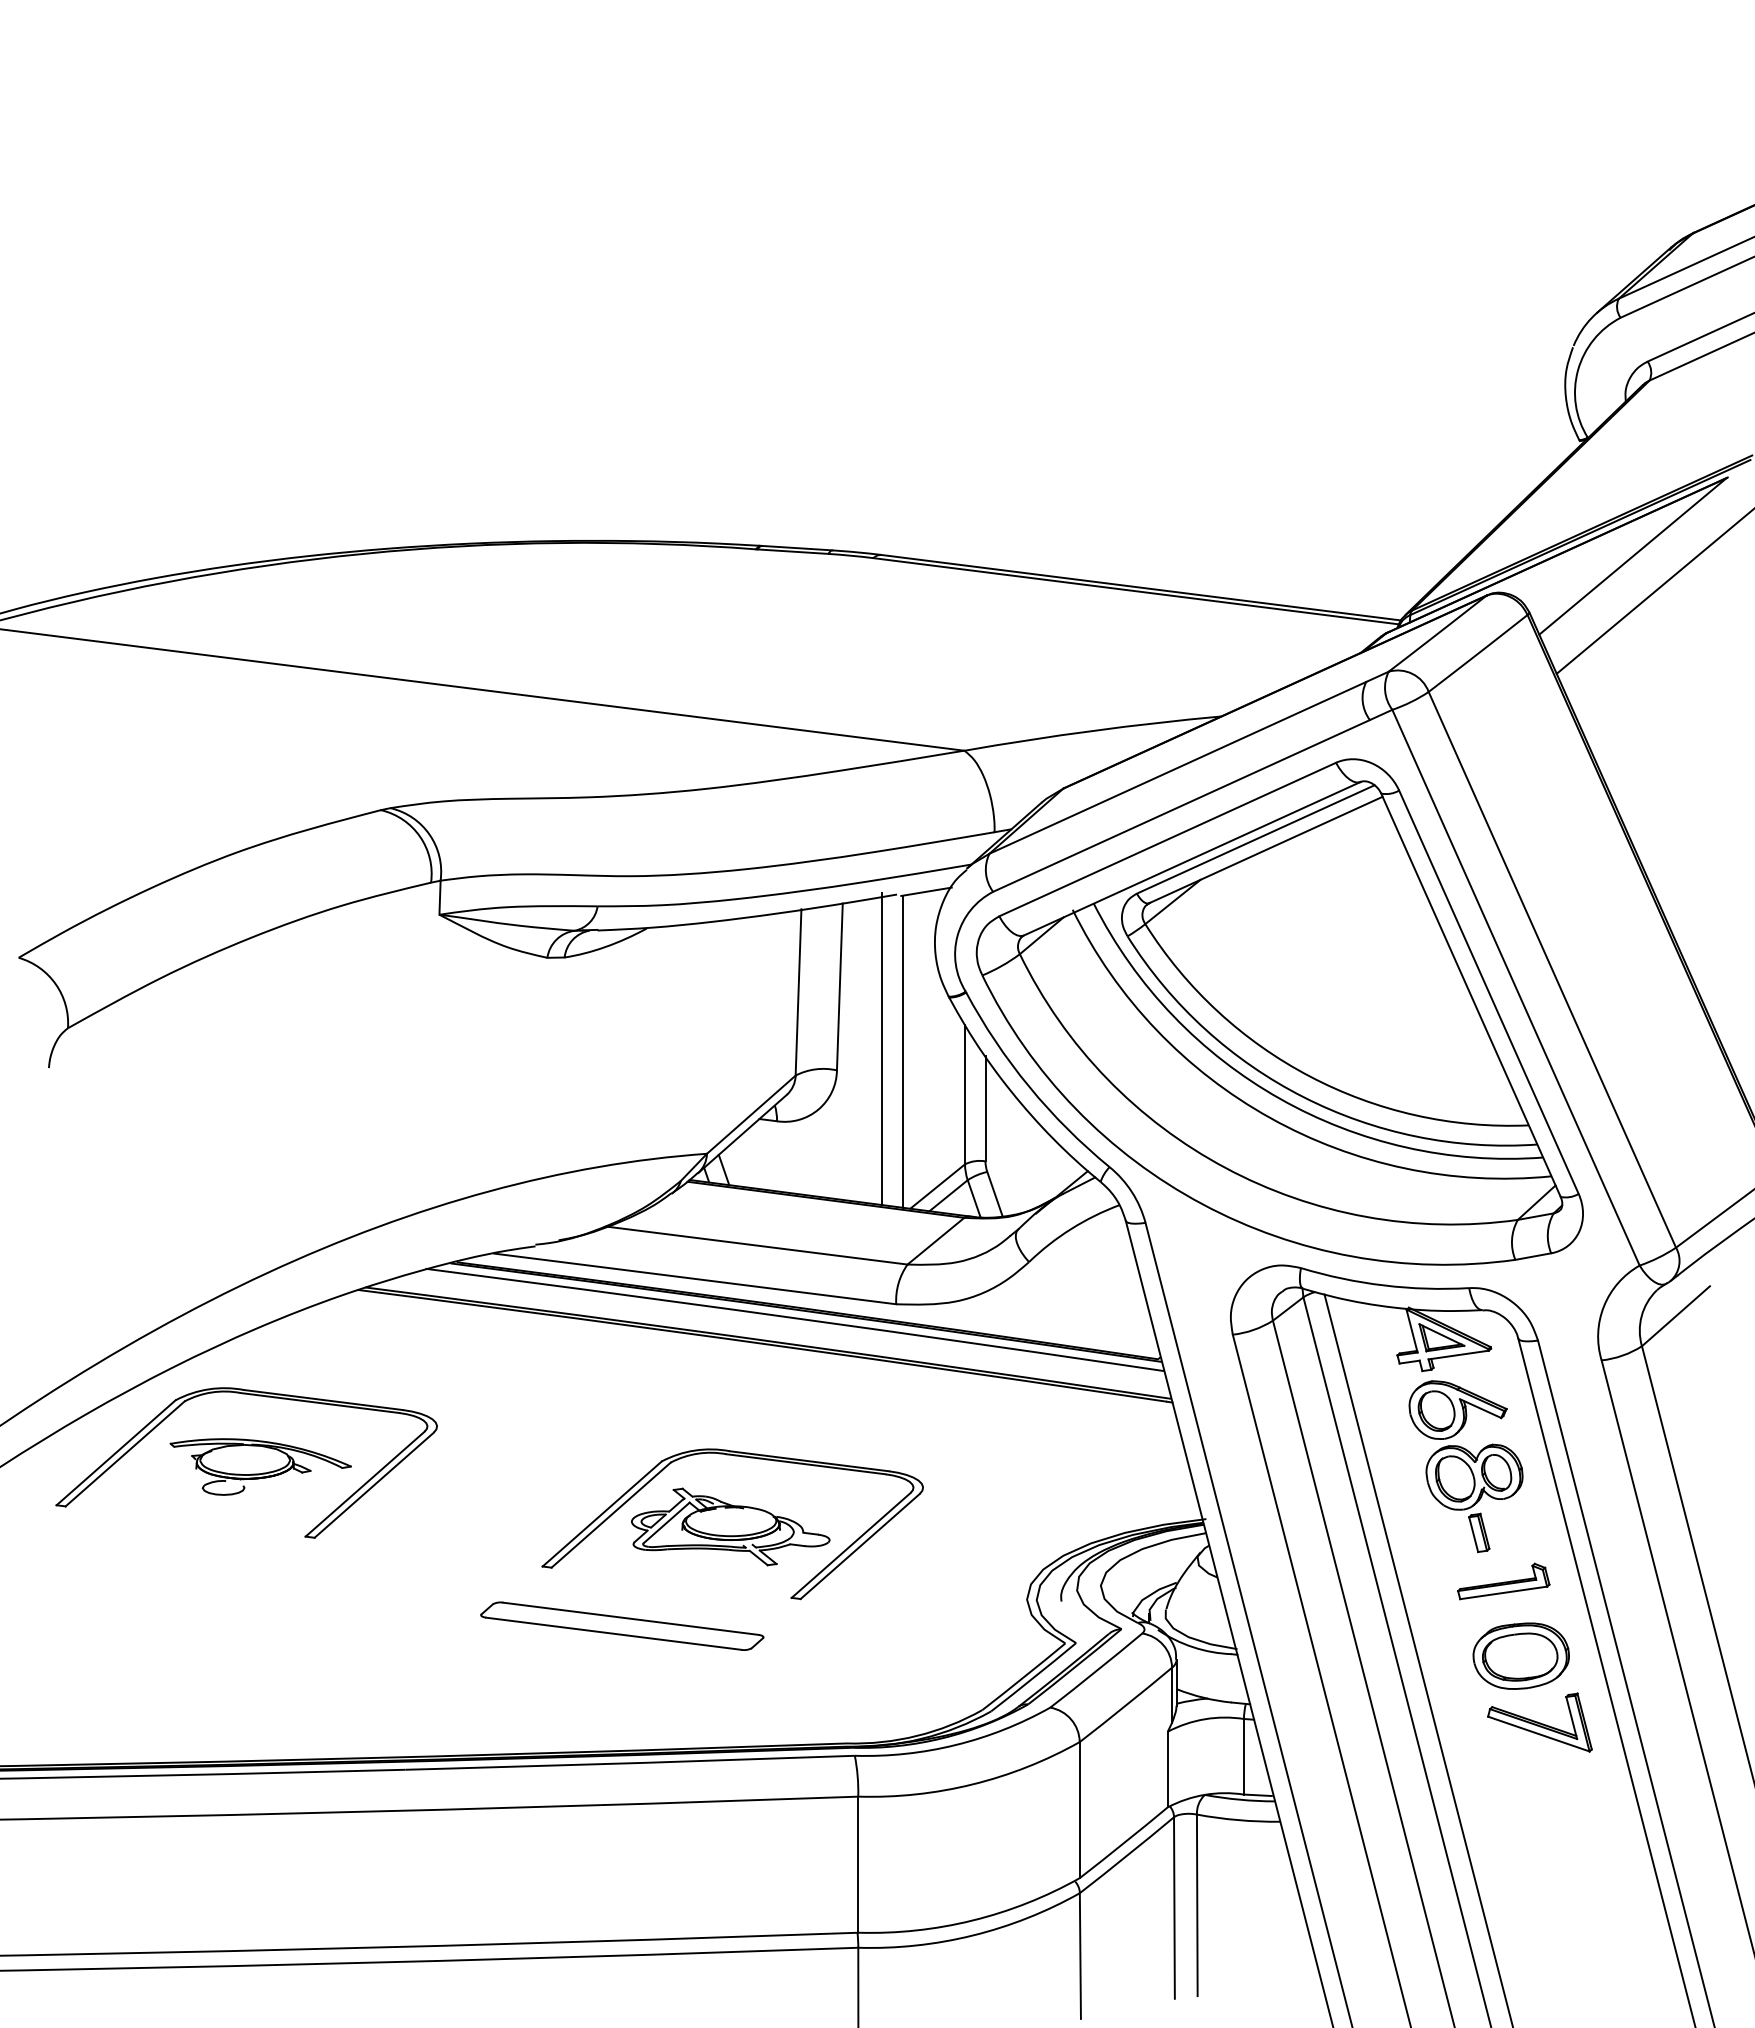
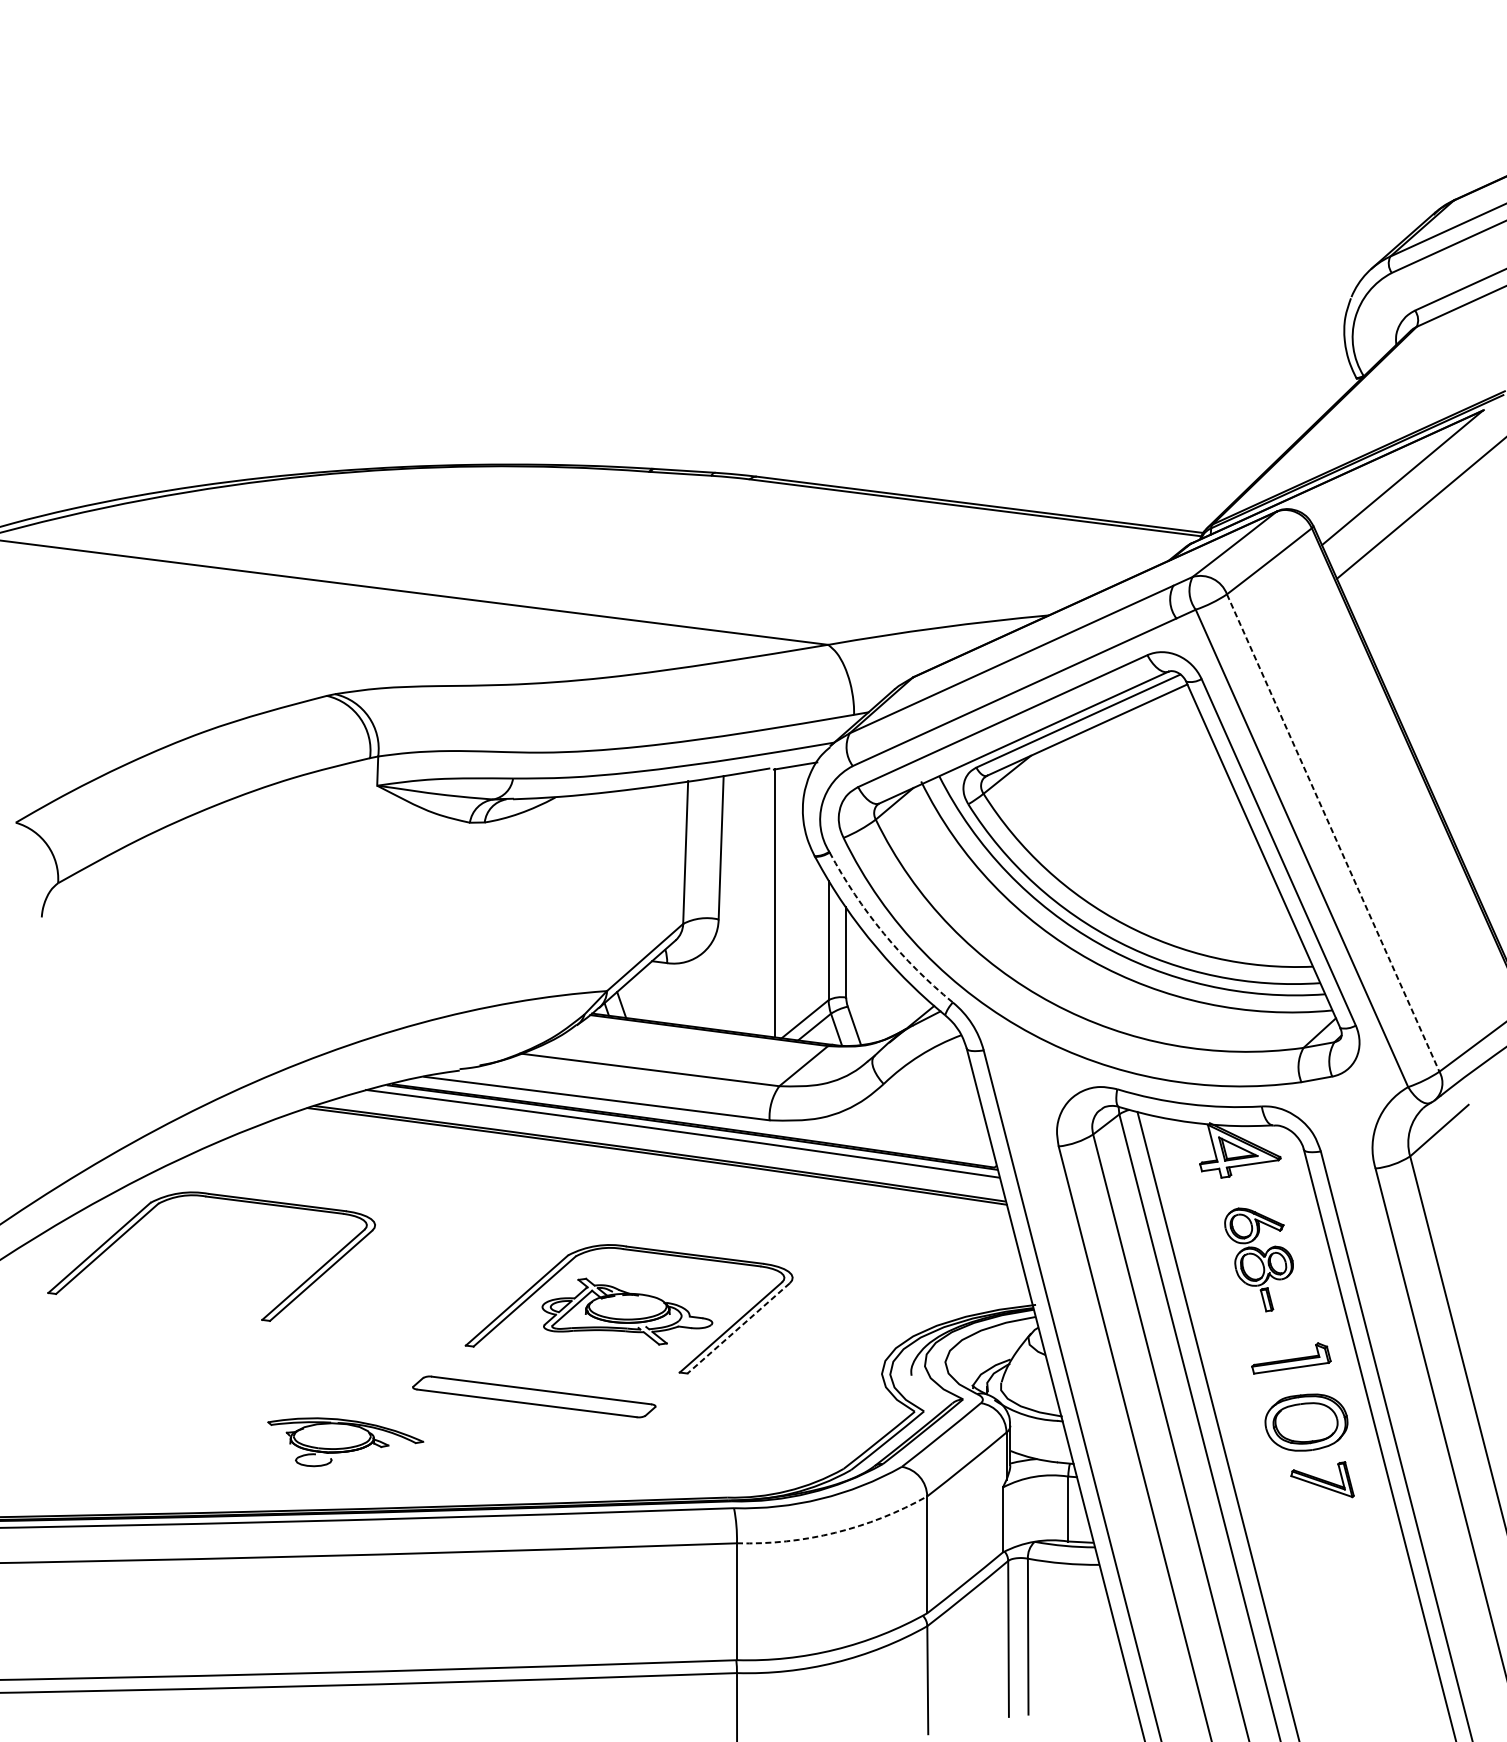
line: (1552, 970) -> (1333, 833), solid -> dashed
line: (882, 1049) -> (757, 901), removed
arc: (1029, 1086) -> (884, 933), solid -> dashed
part: (260, 1466) -> (345, 1441), moved
part: (1465, 1466) -> (1258, 1259), size x0.7
line: (859, 1546) -> (738, 1328), solid -> dashed
part: (1539, 1722) -> (1322, 1479), size x0.7
arc: (972, 1784) -> (835, 1532), solid -> dashed

